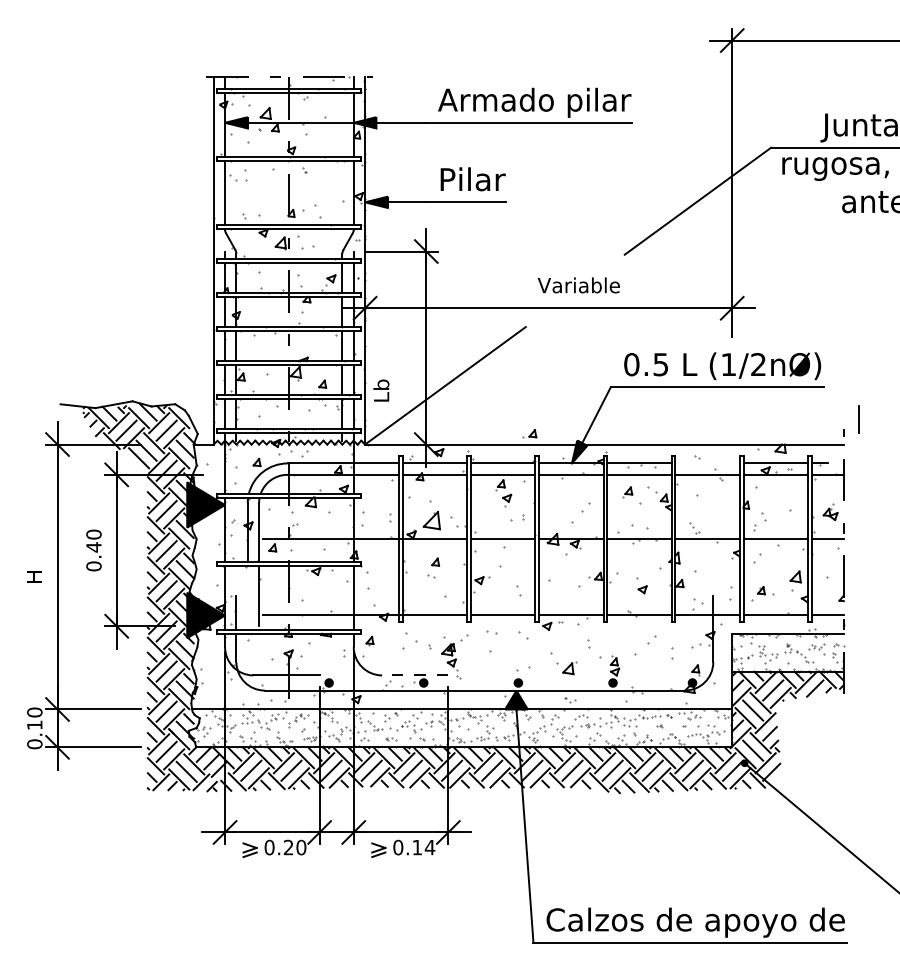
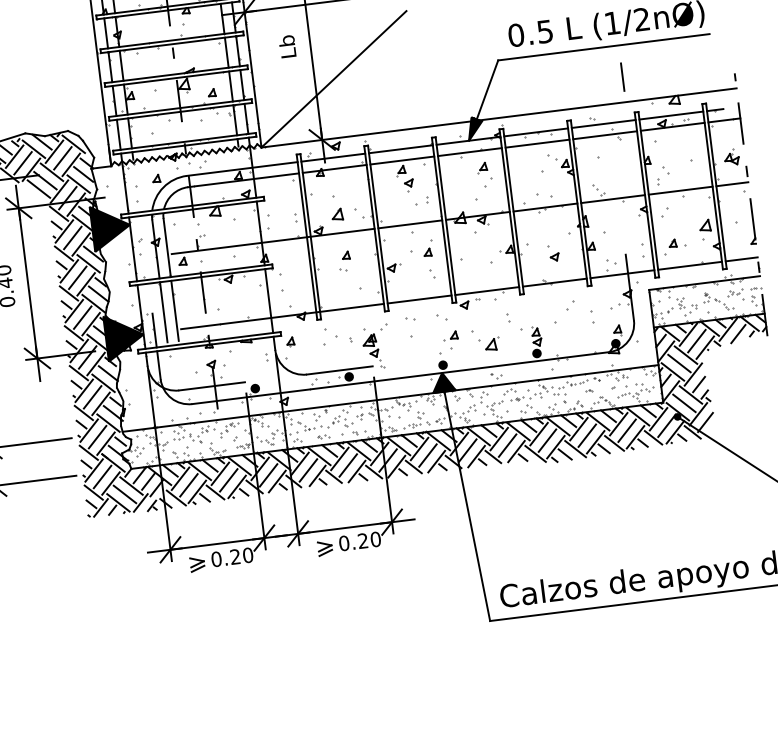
text: (381, 390) -> (287, 46), moved
line: (858, 419) -> (621, 77), moved
part: (529, 433) -> (450, 335), moved
line: (707, 463) -> (603, 124), added
part: (627, 492) -> (482, 168), moved
part: (432, 520) -> (337, 214), size x0.62
part: (517, 564) -> (427, 247), added
line: (247, 595) -> (163, 311), added
line: (414, 675) -> (339, 370), dashed -> solid
text: (423, 847) -> (369, 540), 0.14 -> 0.20

